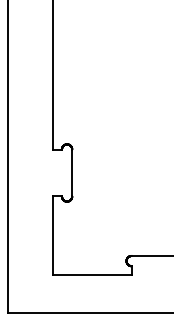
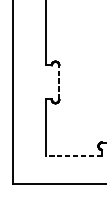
line: (72, 172) -> (59, 82), solid -> dashed
line: (92, 274) -> (73, 155), solid -> dashed

